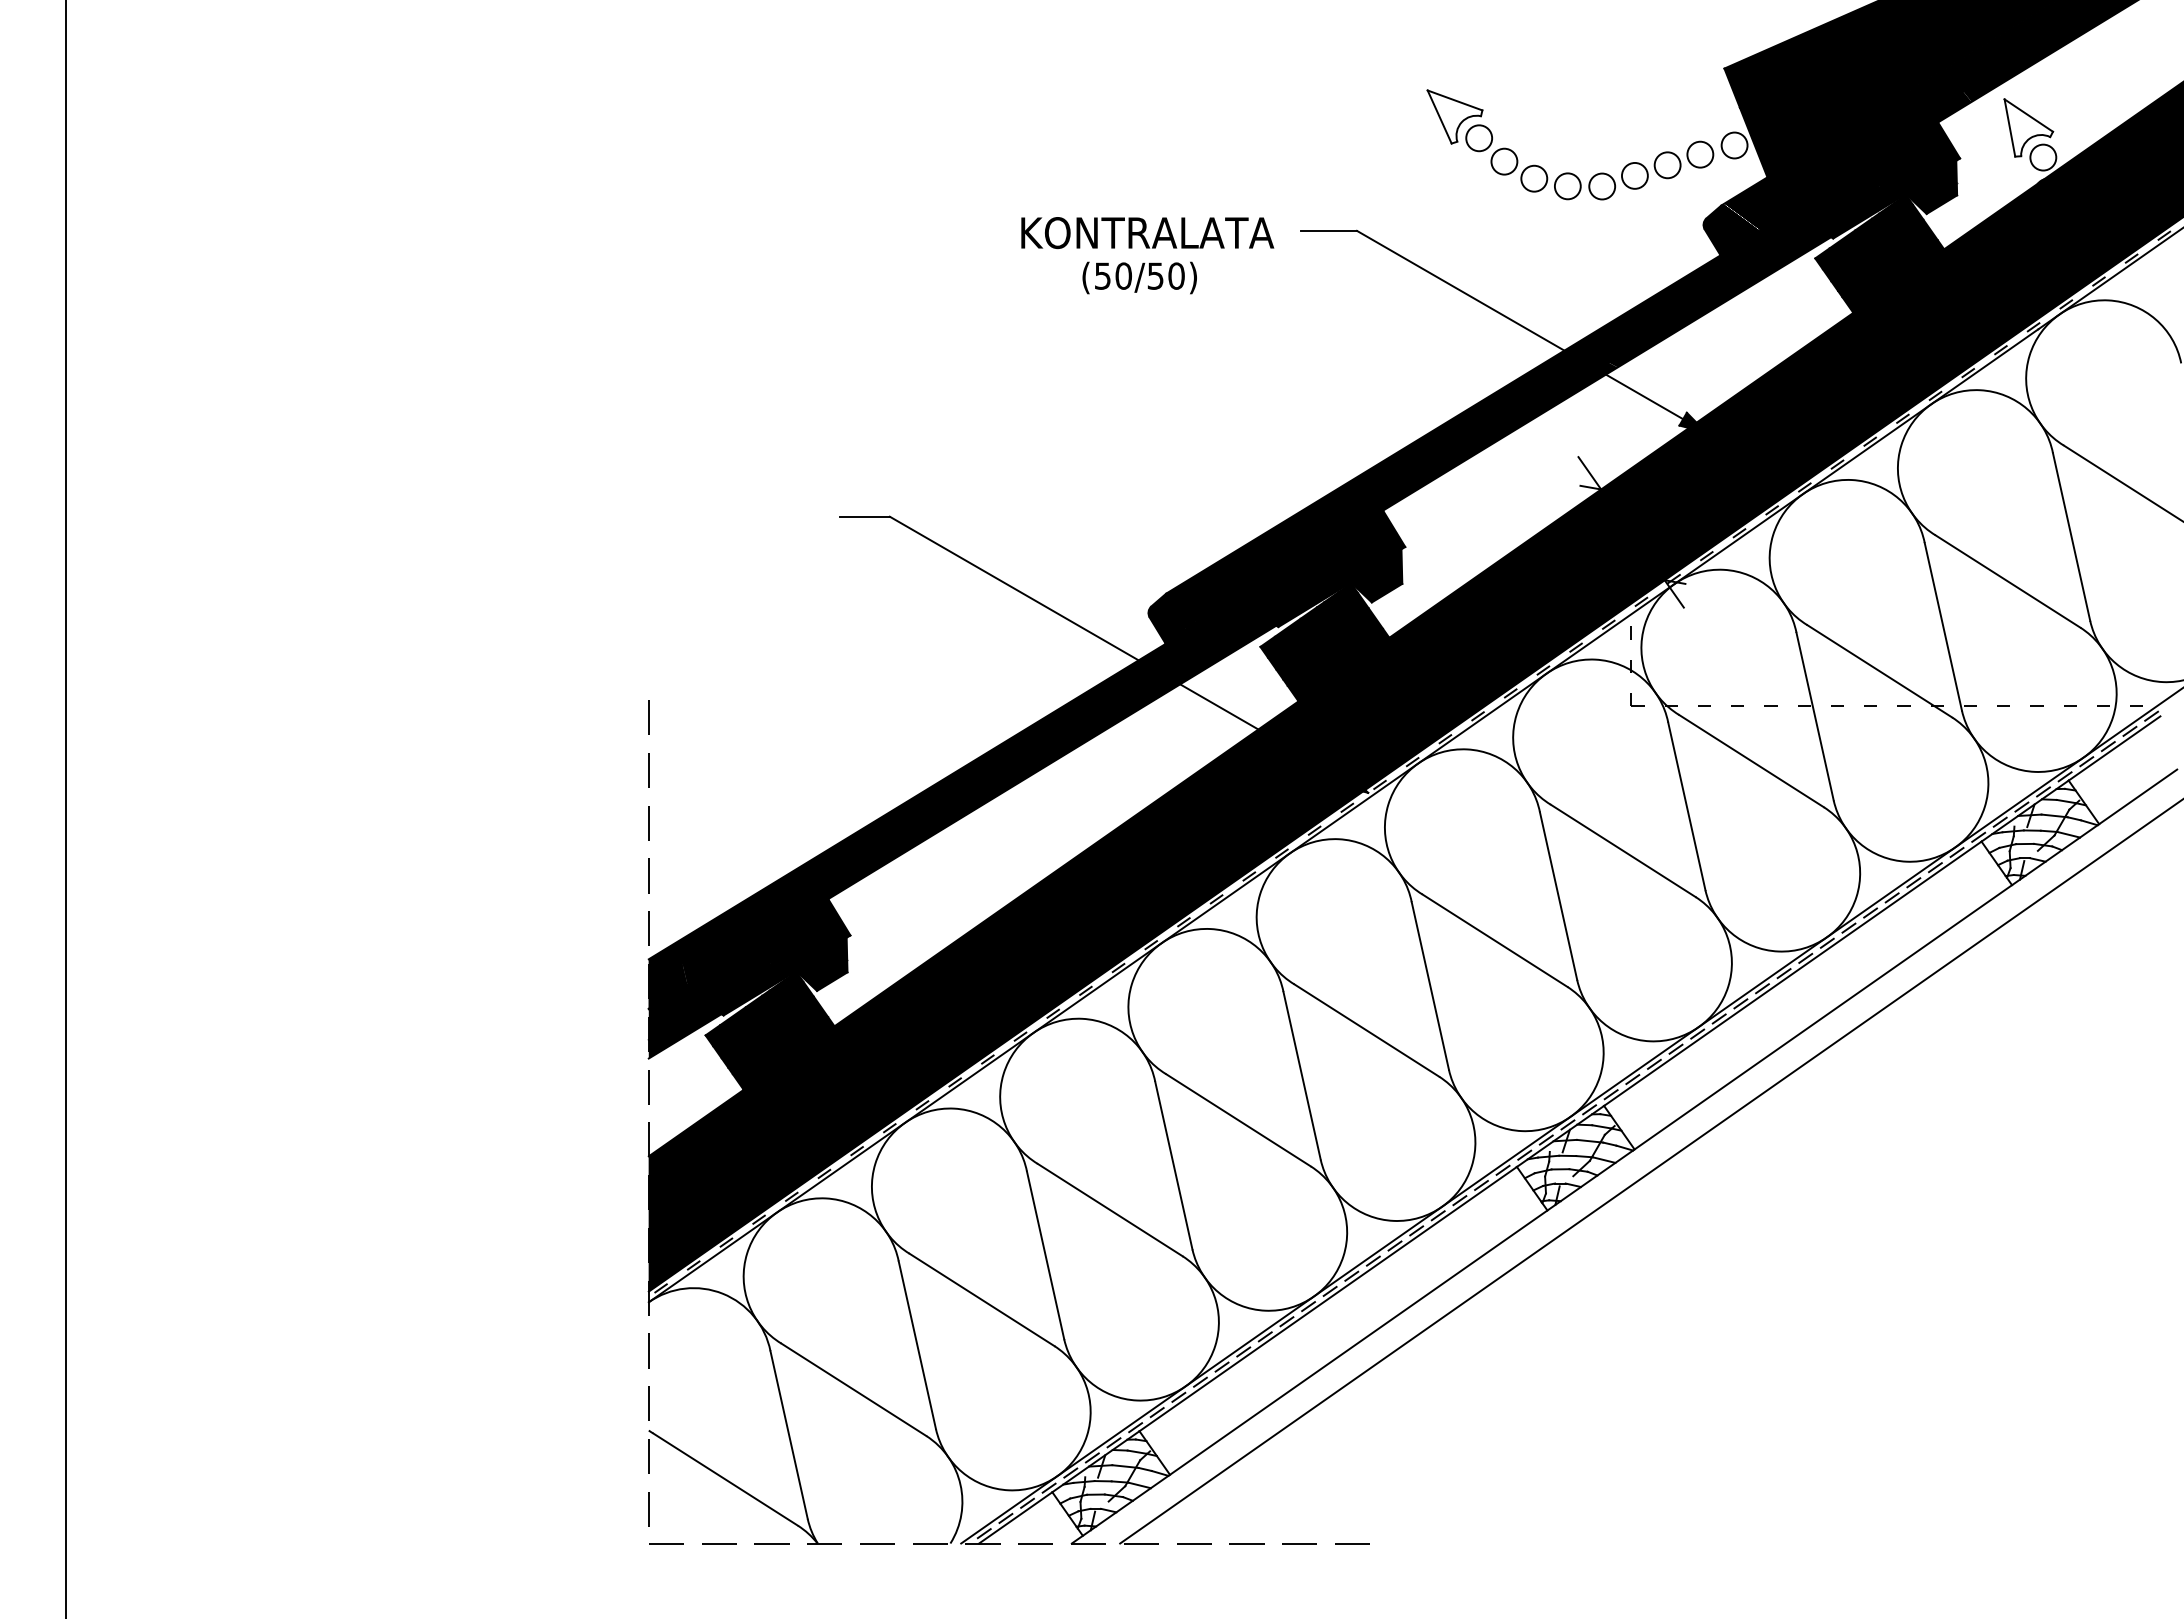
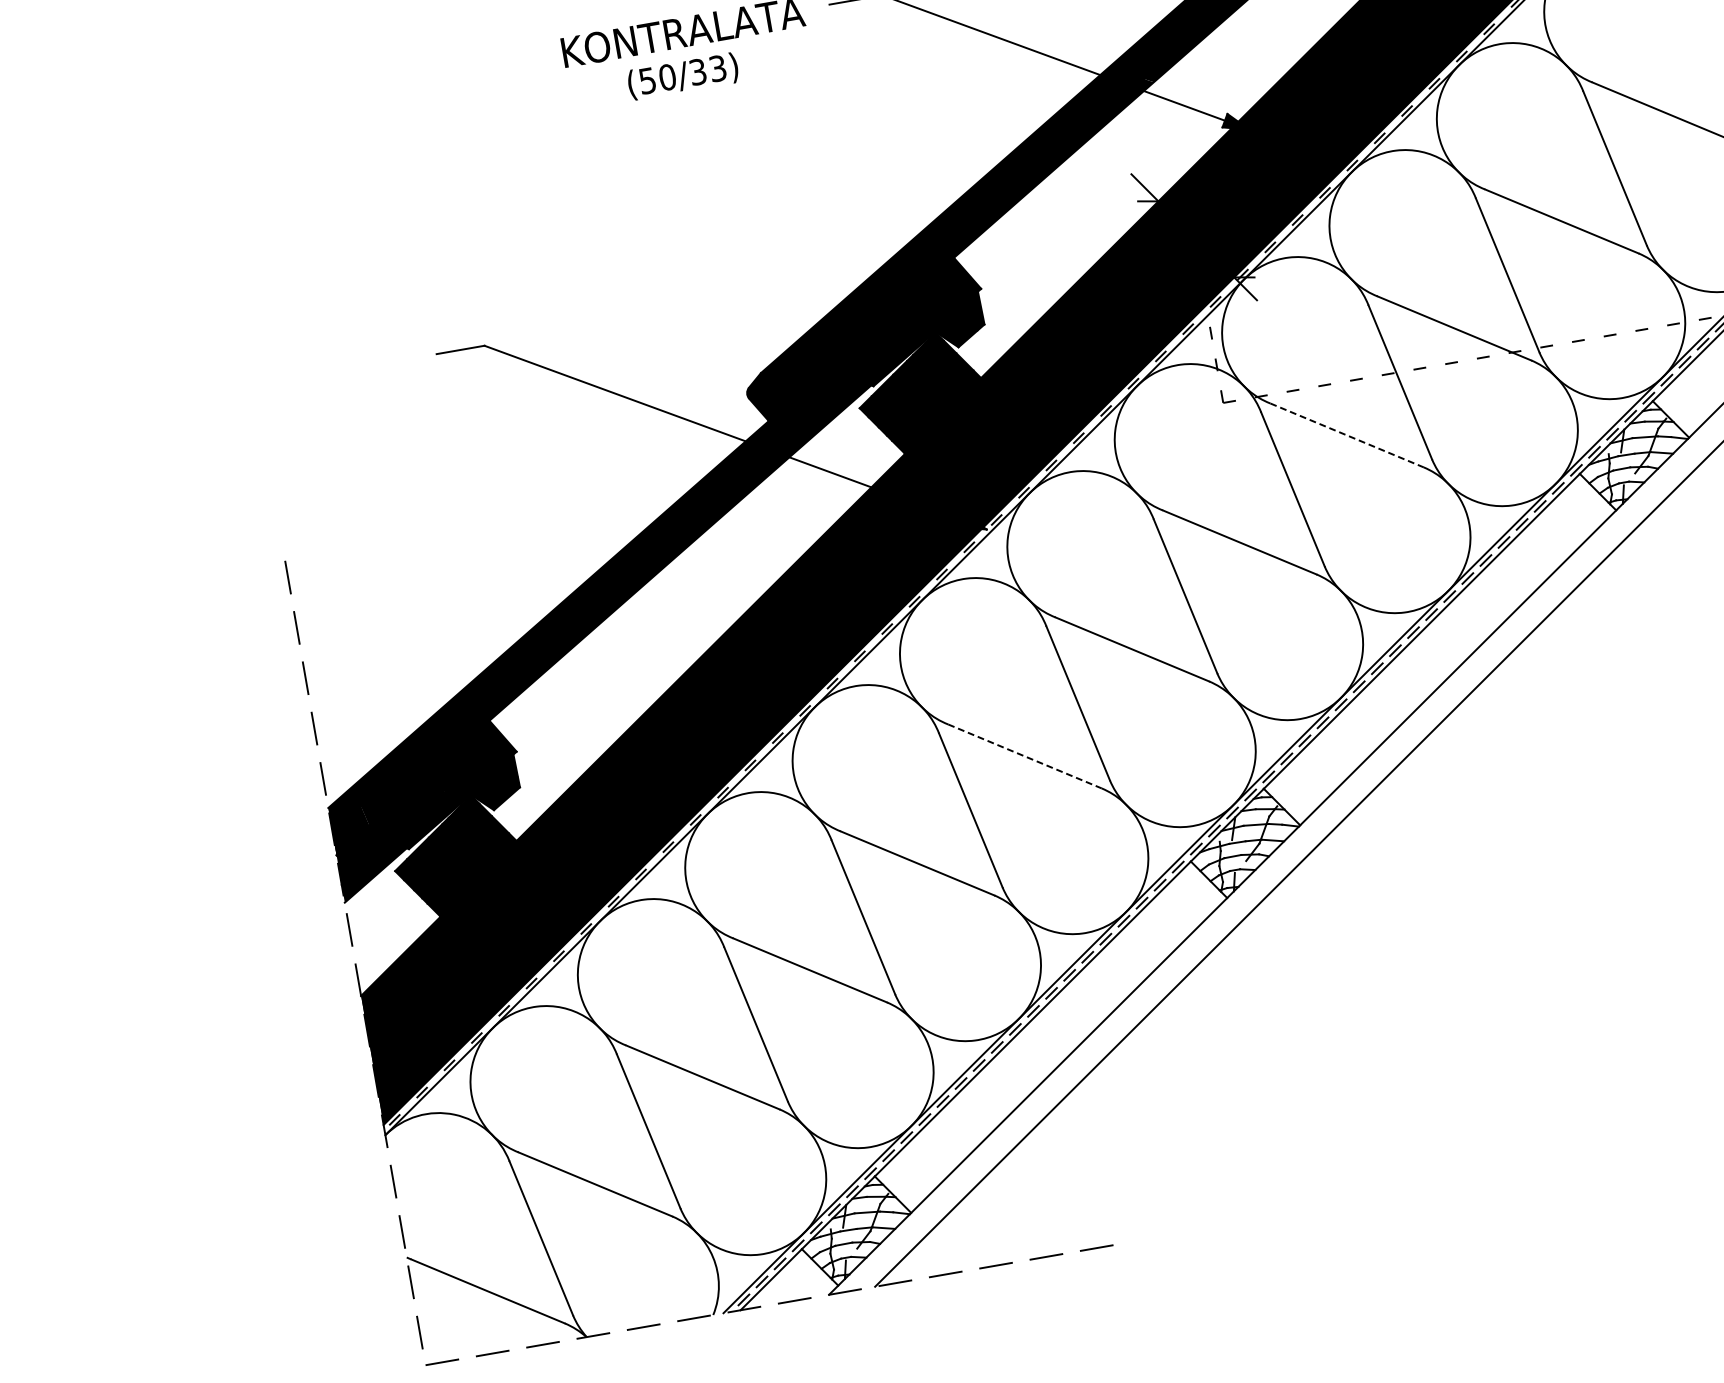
text: (1166, 275) -> (708, 69), (50/50) -> (50/33)
line: (1751, 761) -> (1347, 435), solid -> dashed
line: (1366, 1030) -> (1024, 756), solid -> dashed

